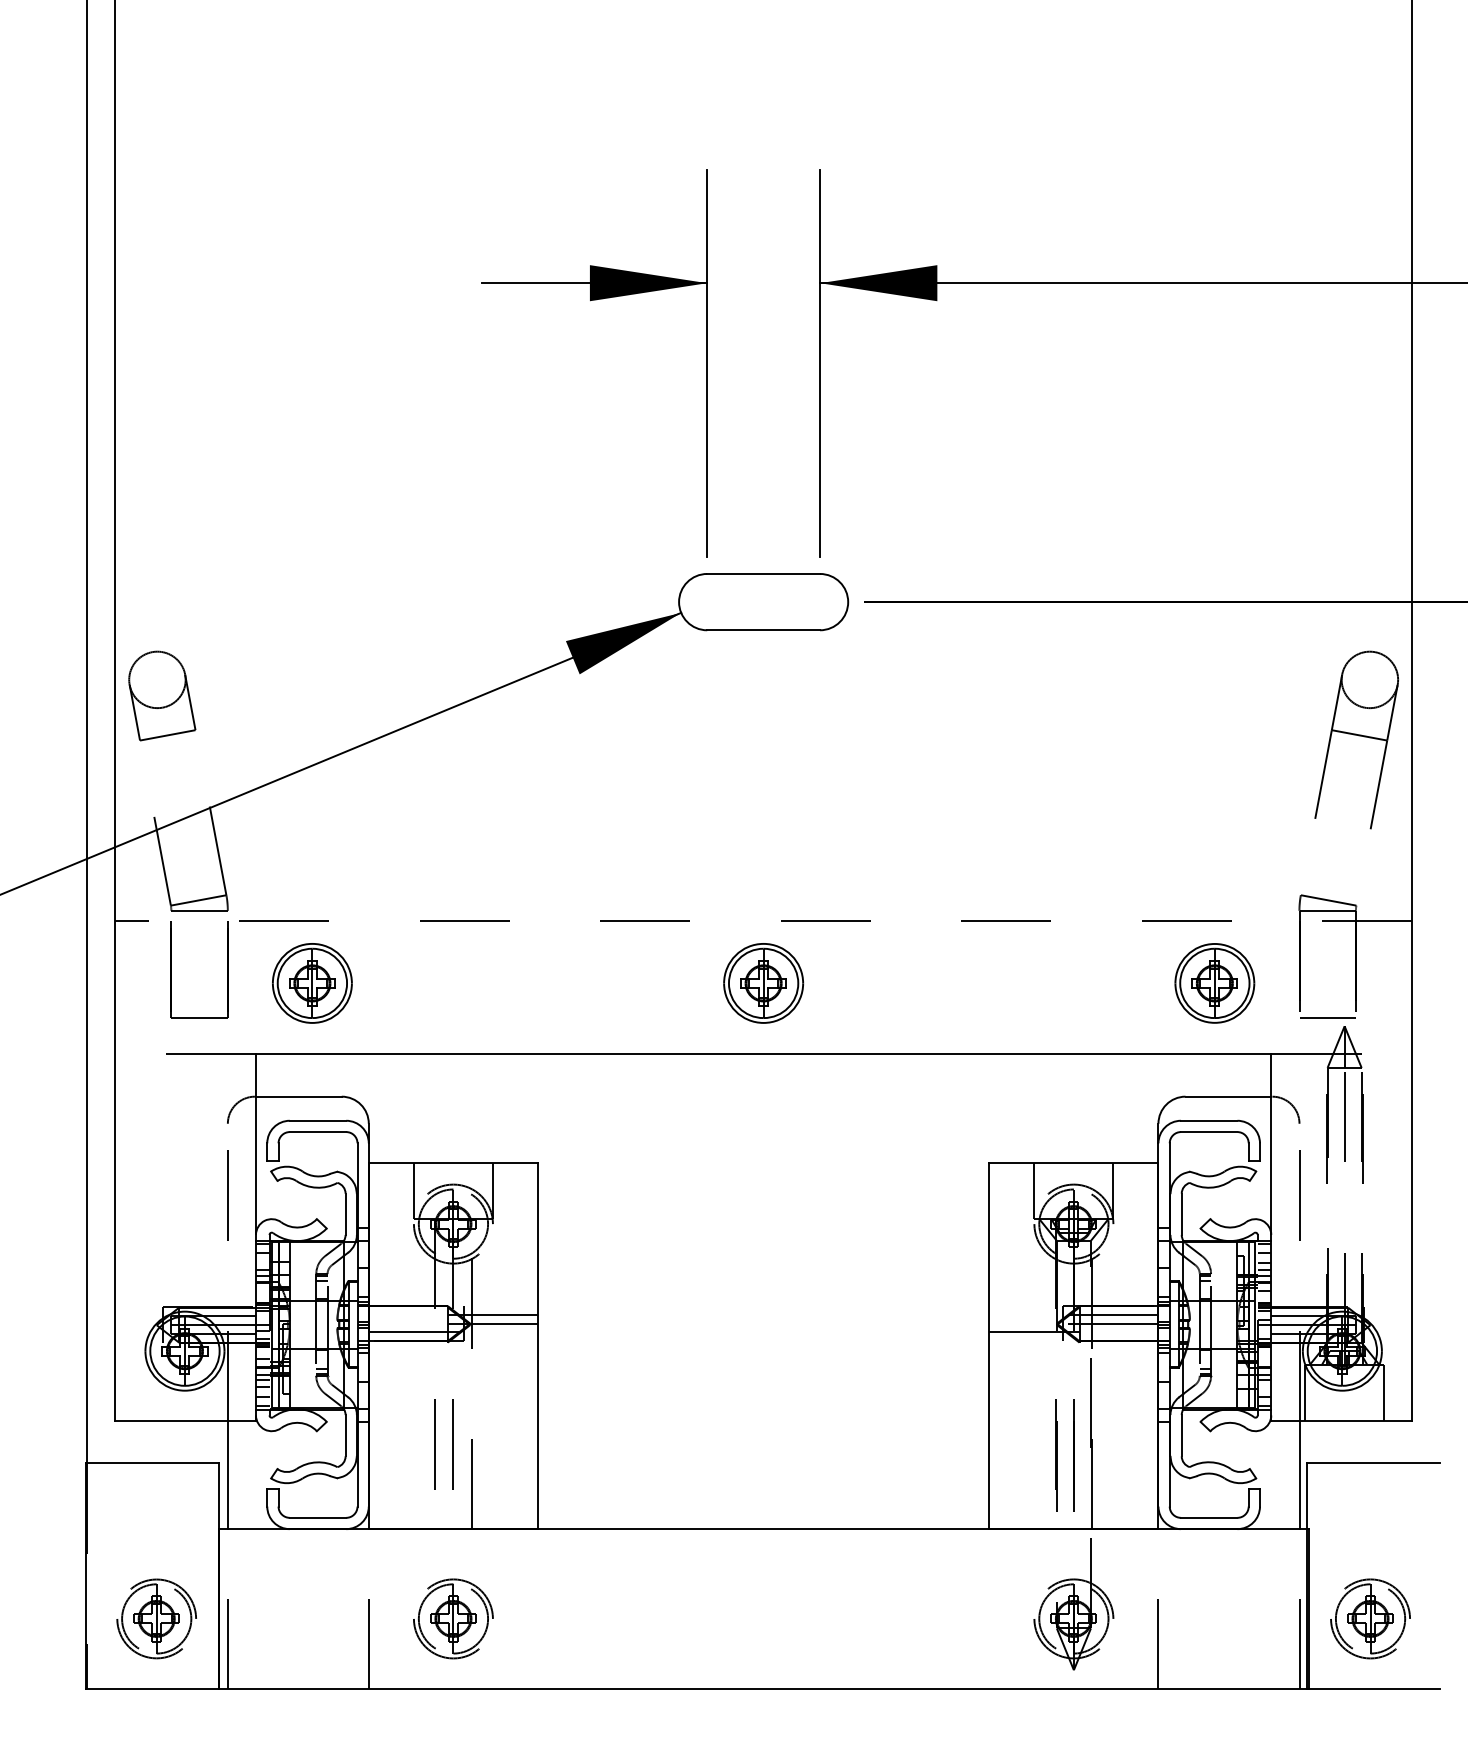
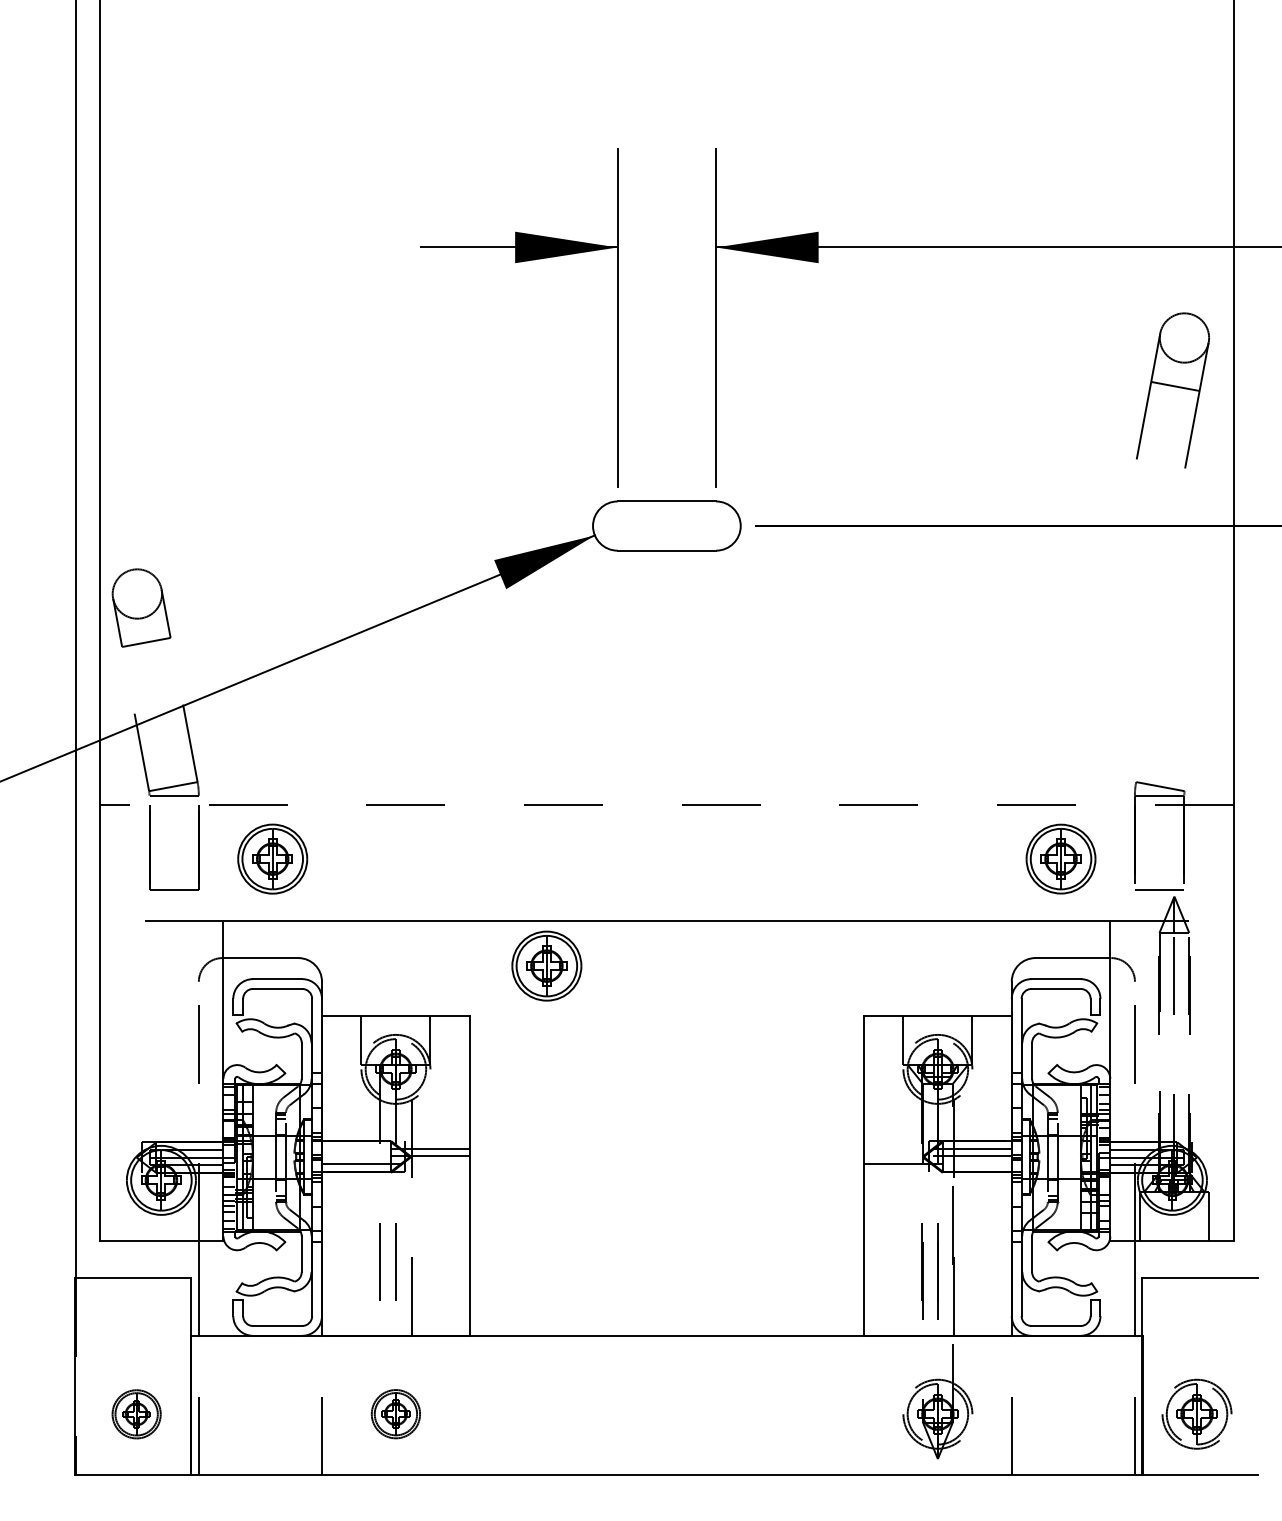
part: (1356, 739) -> (1172, 390), moved
part: (763, 982) -> (546, 965), moved
part: (452, 1618) -> (395, 1413), size x0.7
part: (156, 1619) -> (136, 1414), size x0.7

